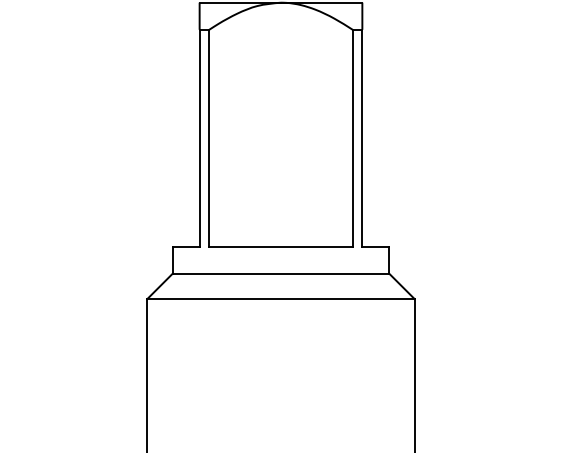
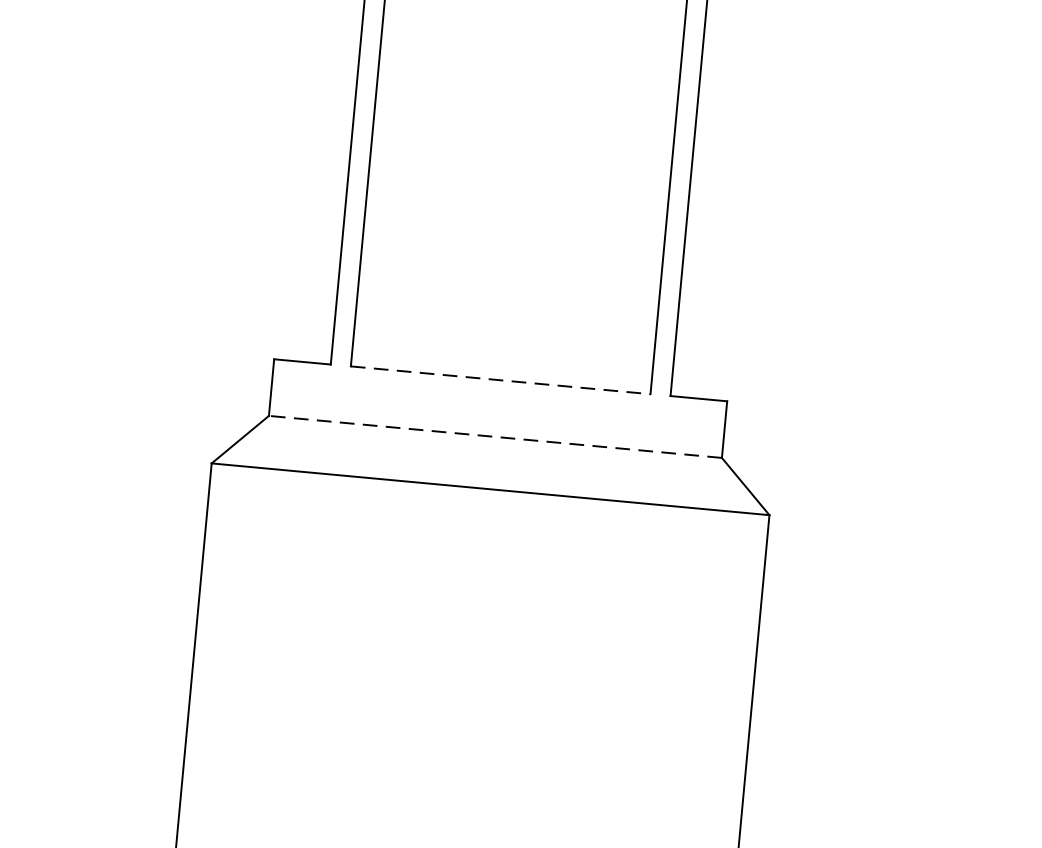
line: (281, 246) -> (501, 379), solid -> dashed
line: (280, 273) -> (494, 435), solid -> dashed

